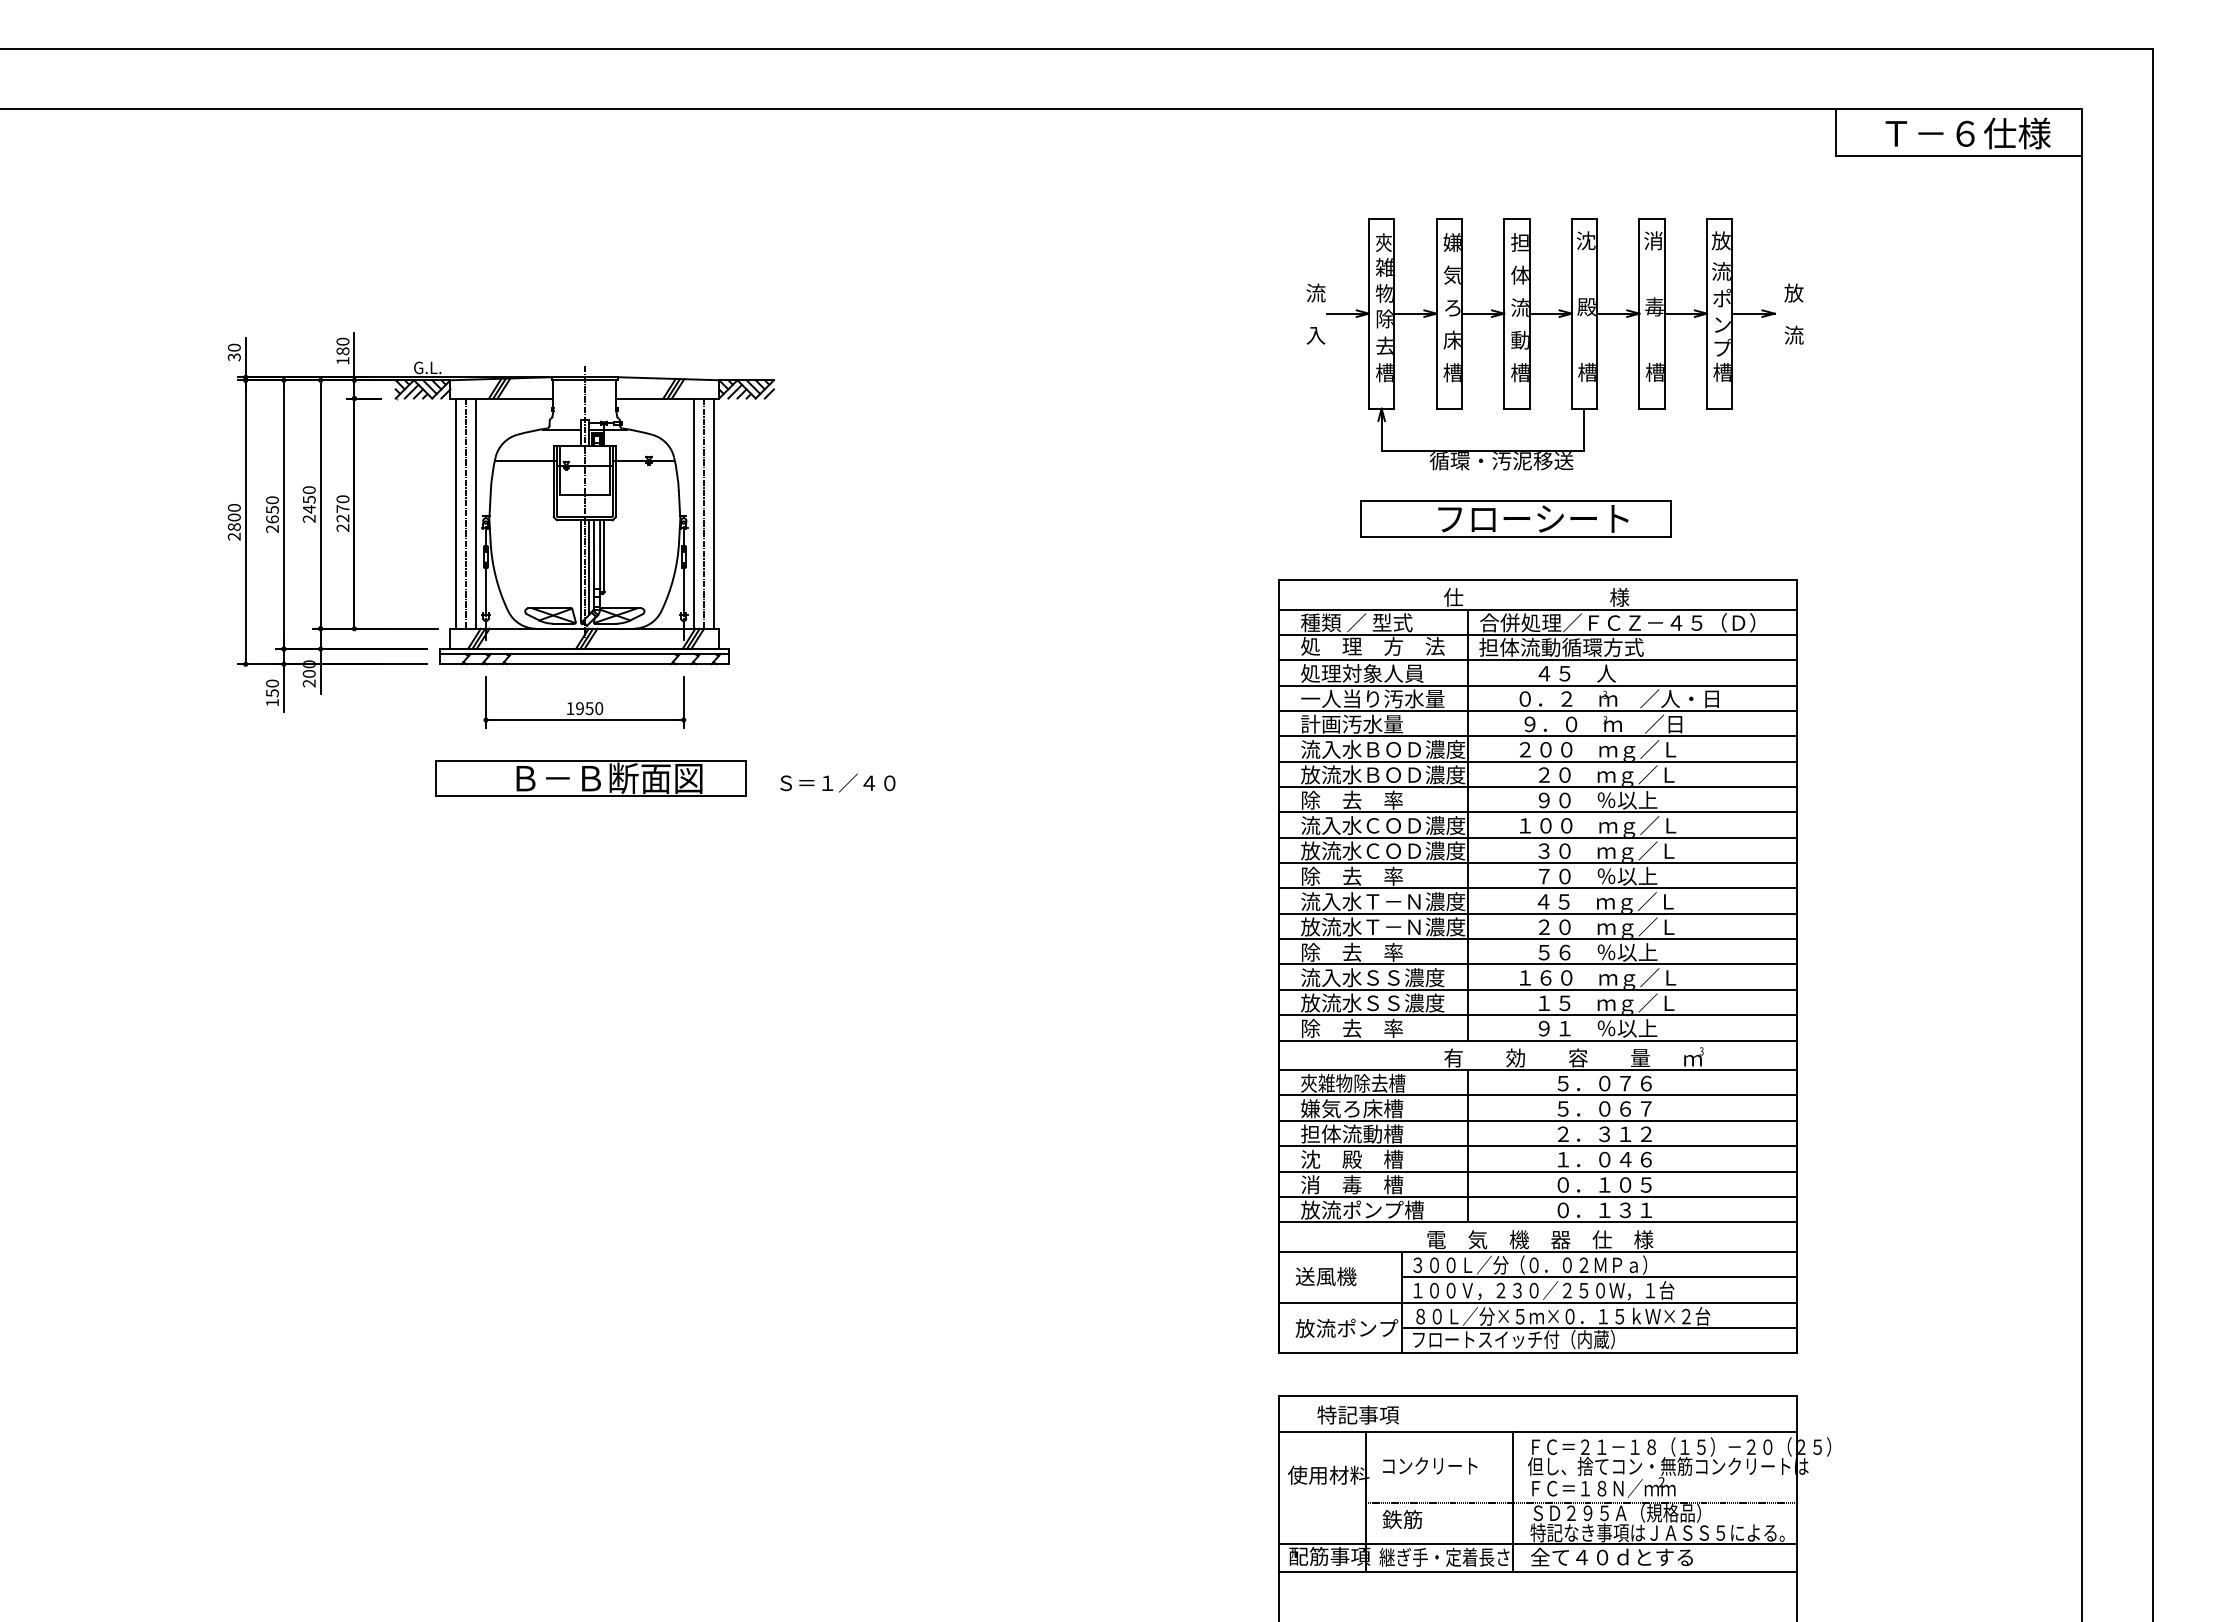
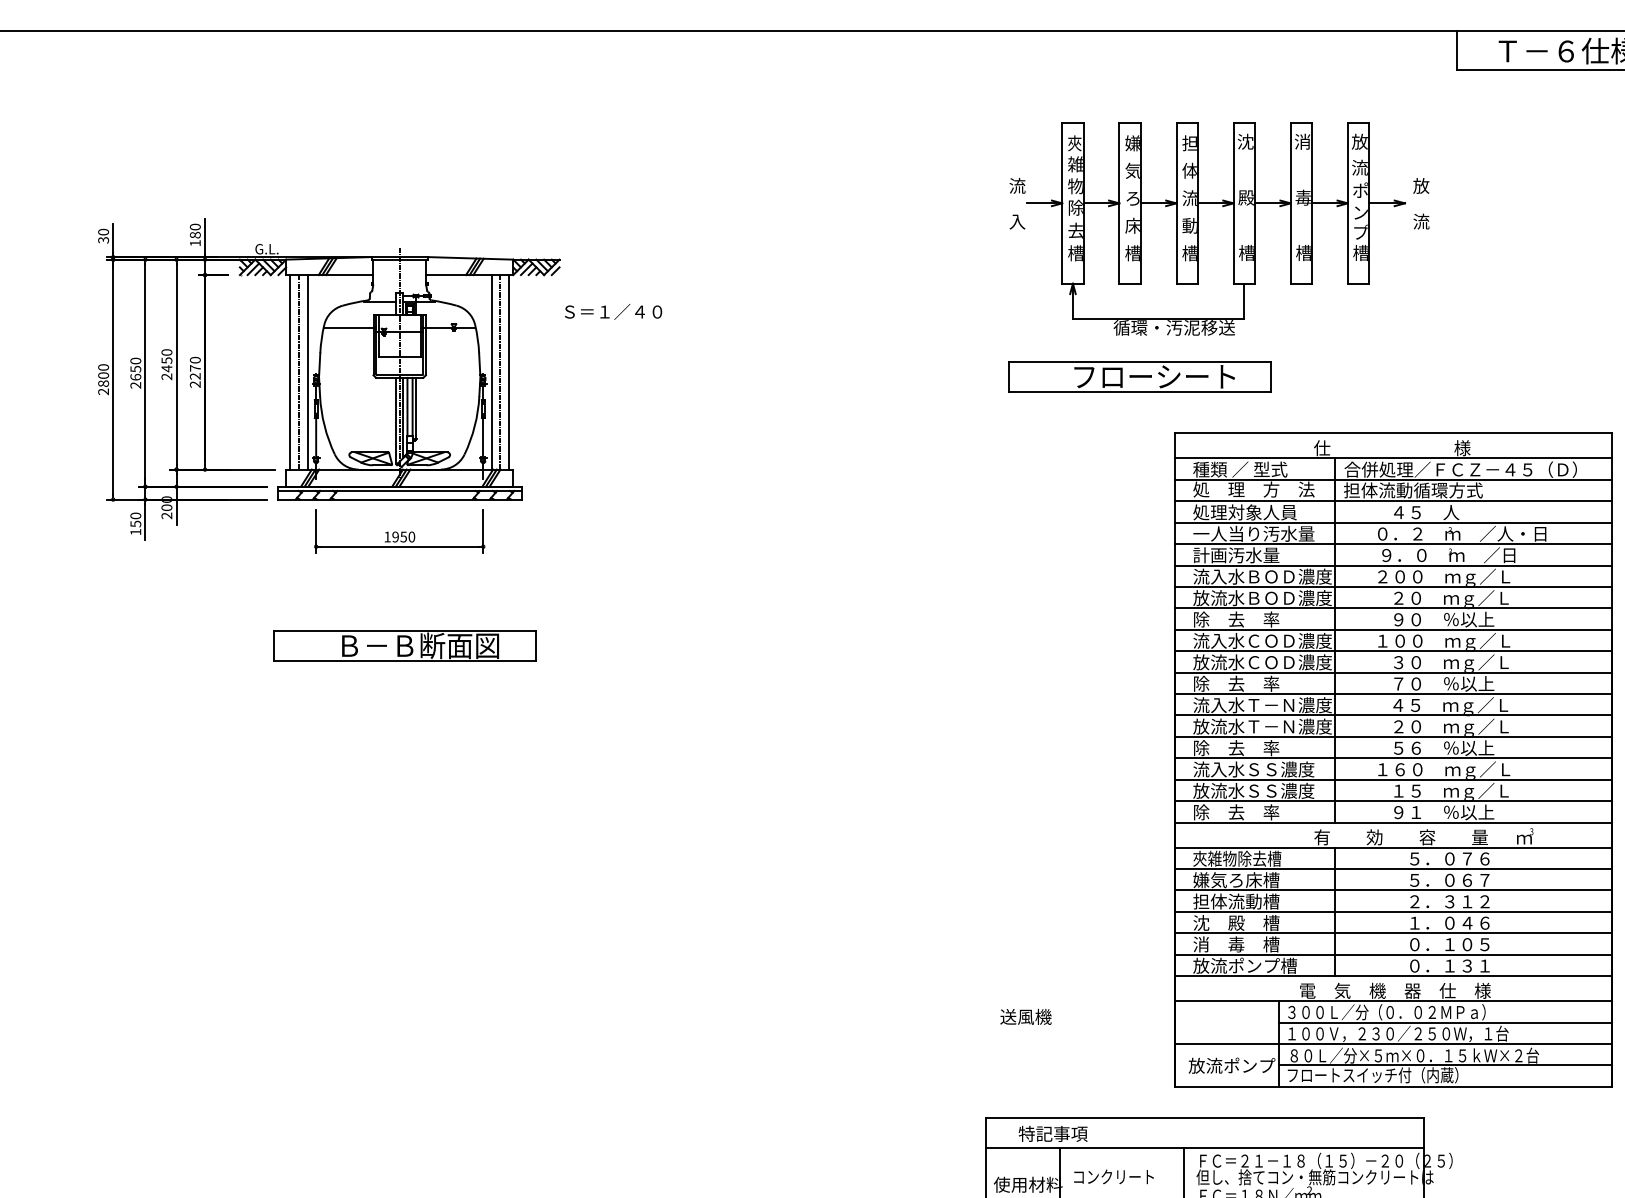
part: (1515, 518) -> (1139, 376), moved
part: (590, 778) -> (404, 645), moved
text: (837, 782) -> (613, 311), moved
part: (1537, 966) -> (1393, 760), moved

